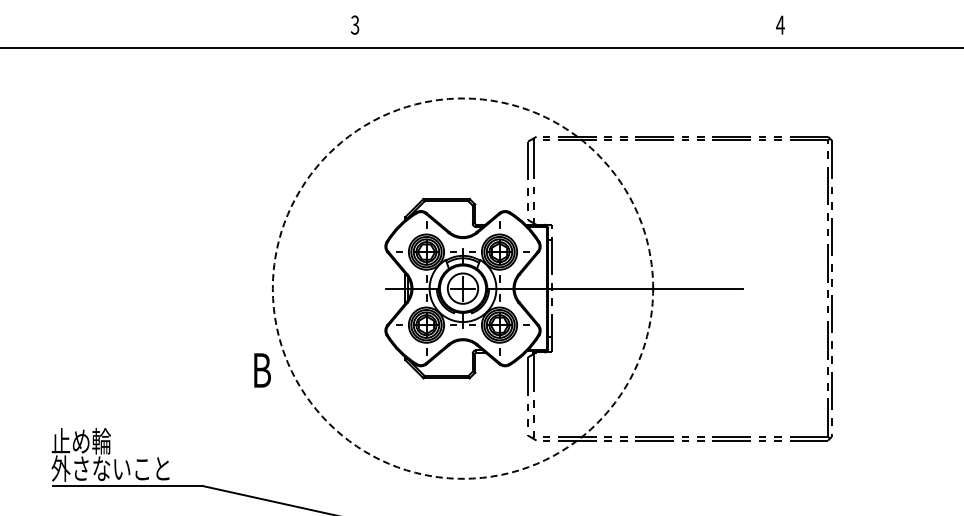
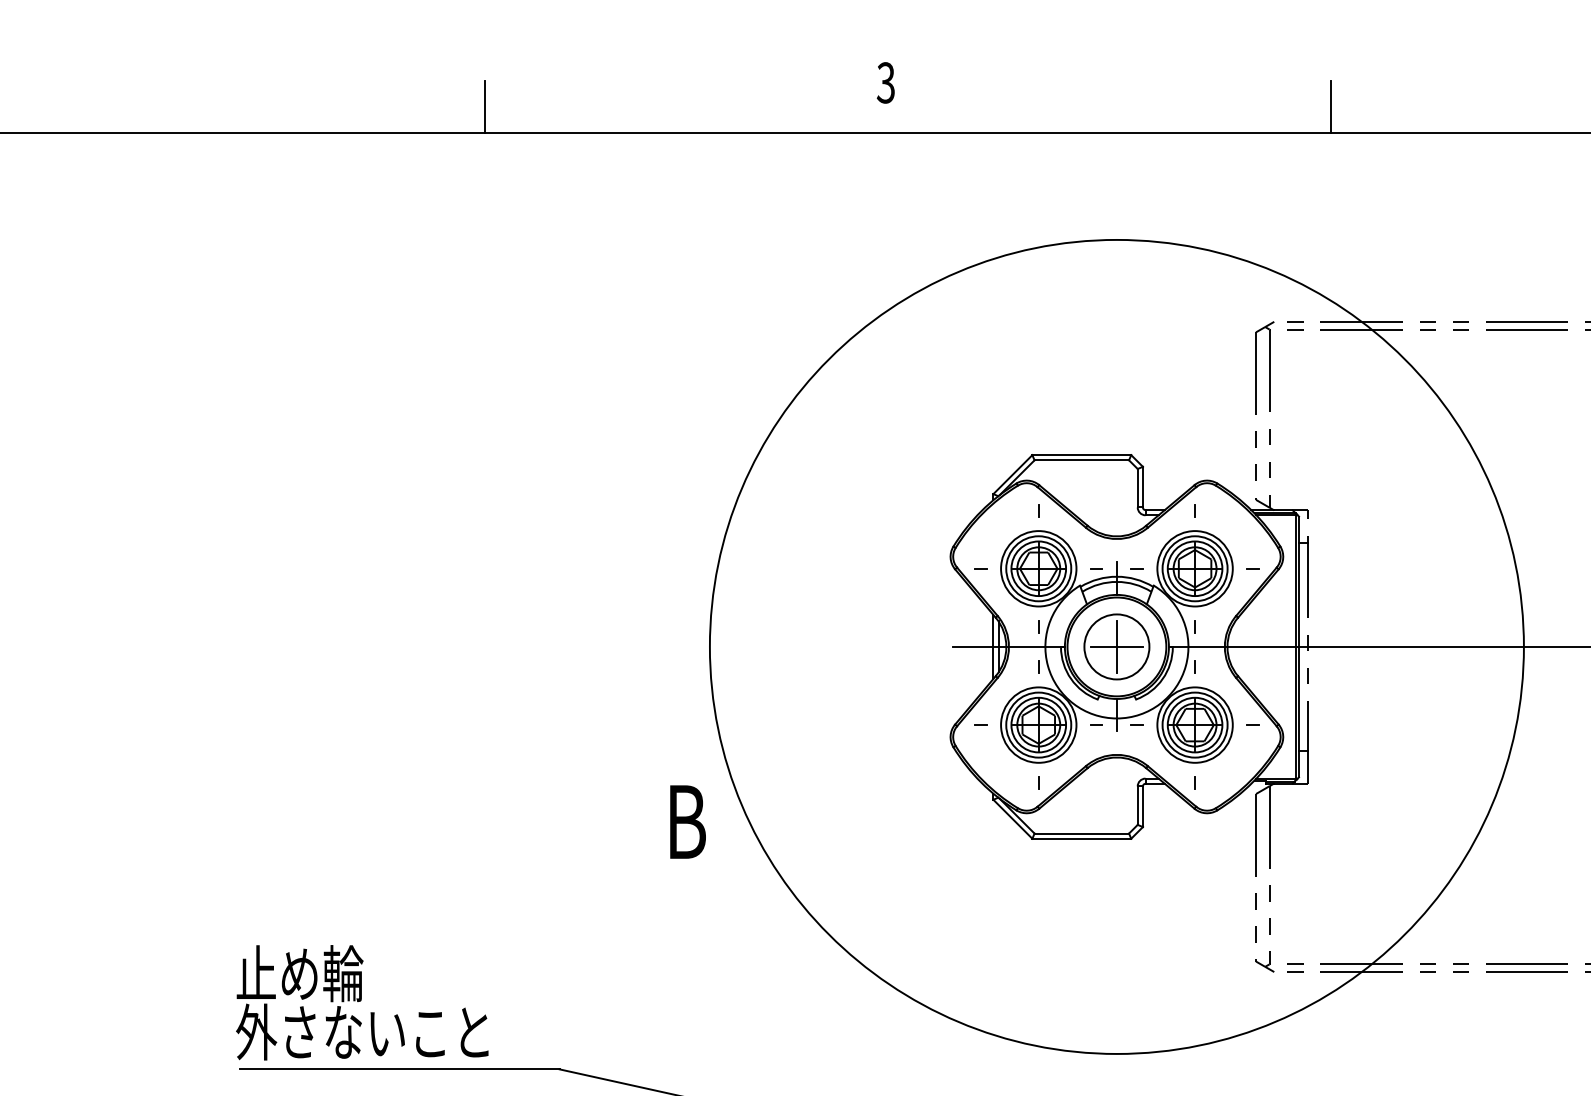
line: (167, 36) -> (484, 107), added
line: (562, 36) -> (1329, 107), added
circle: (462, 288) -> (1115, 646), dashed -> solid

